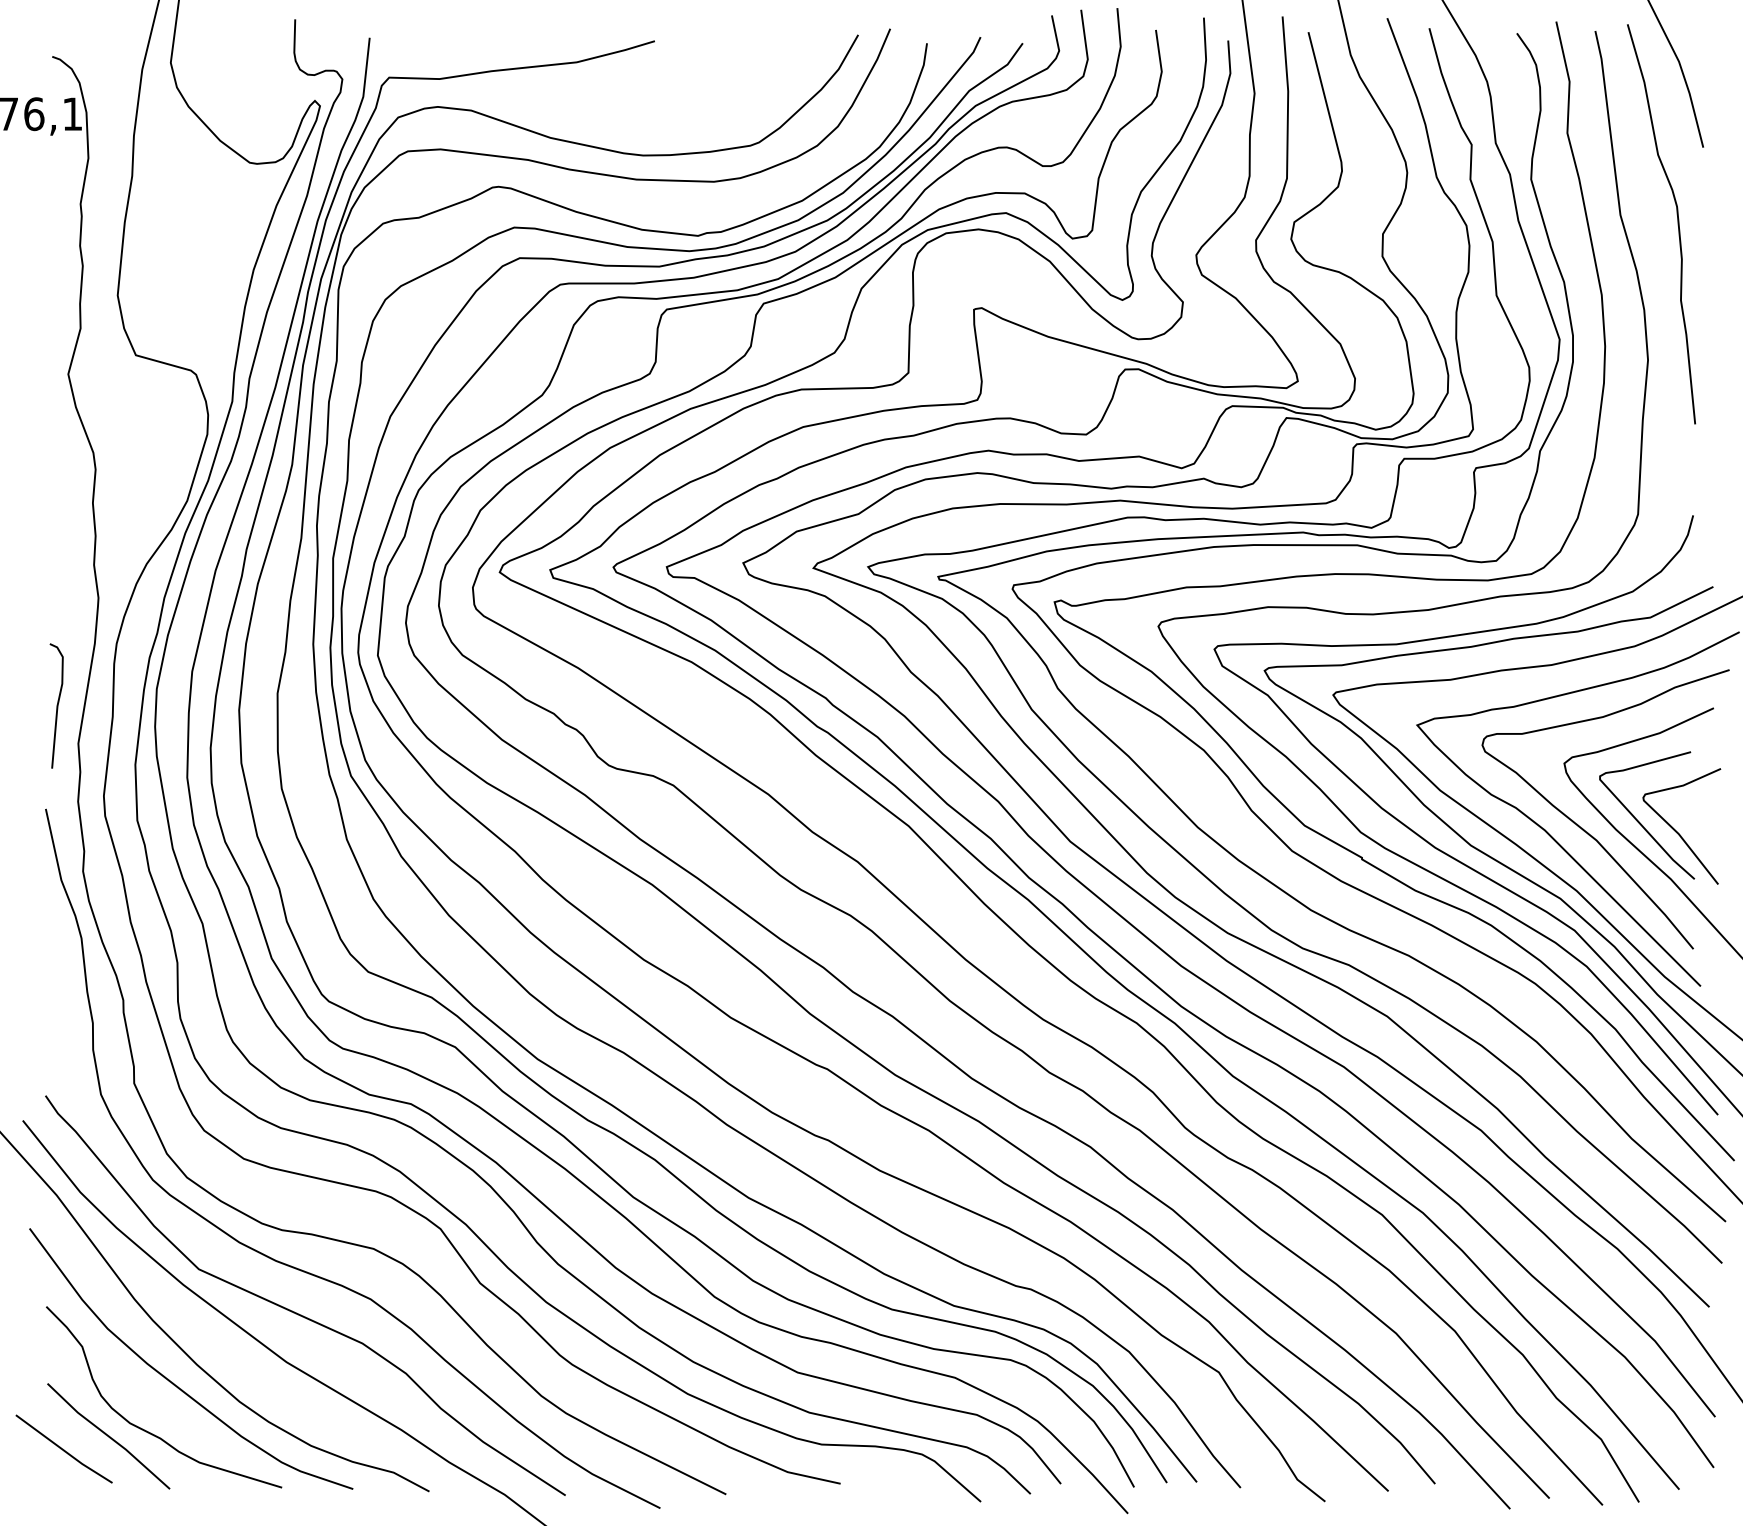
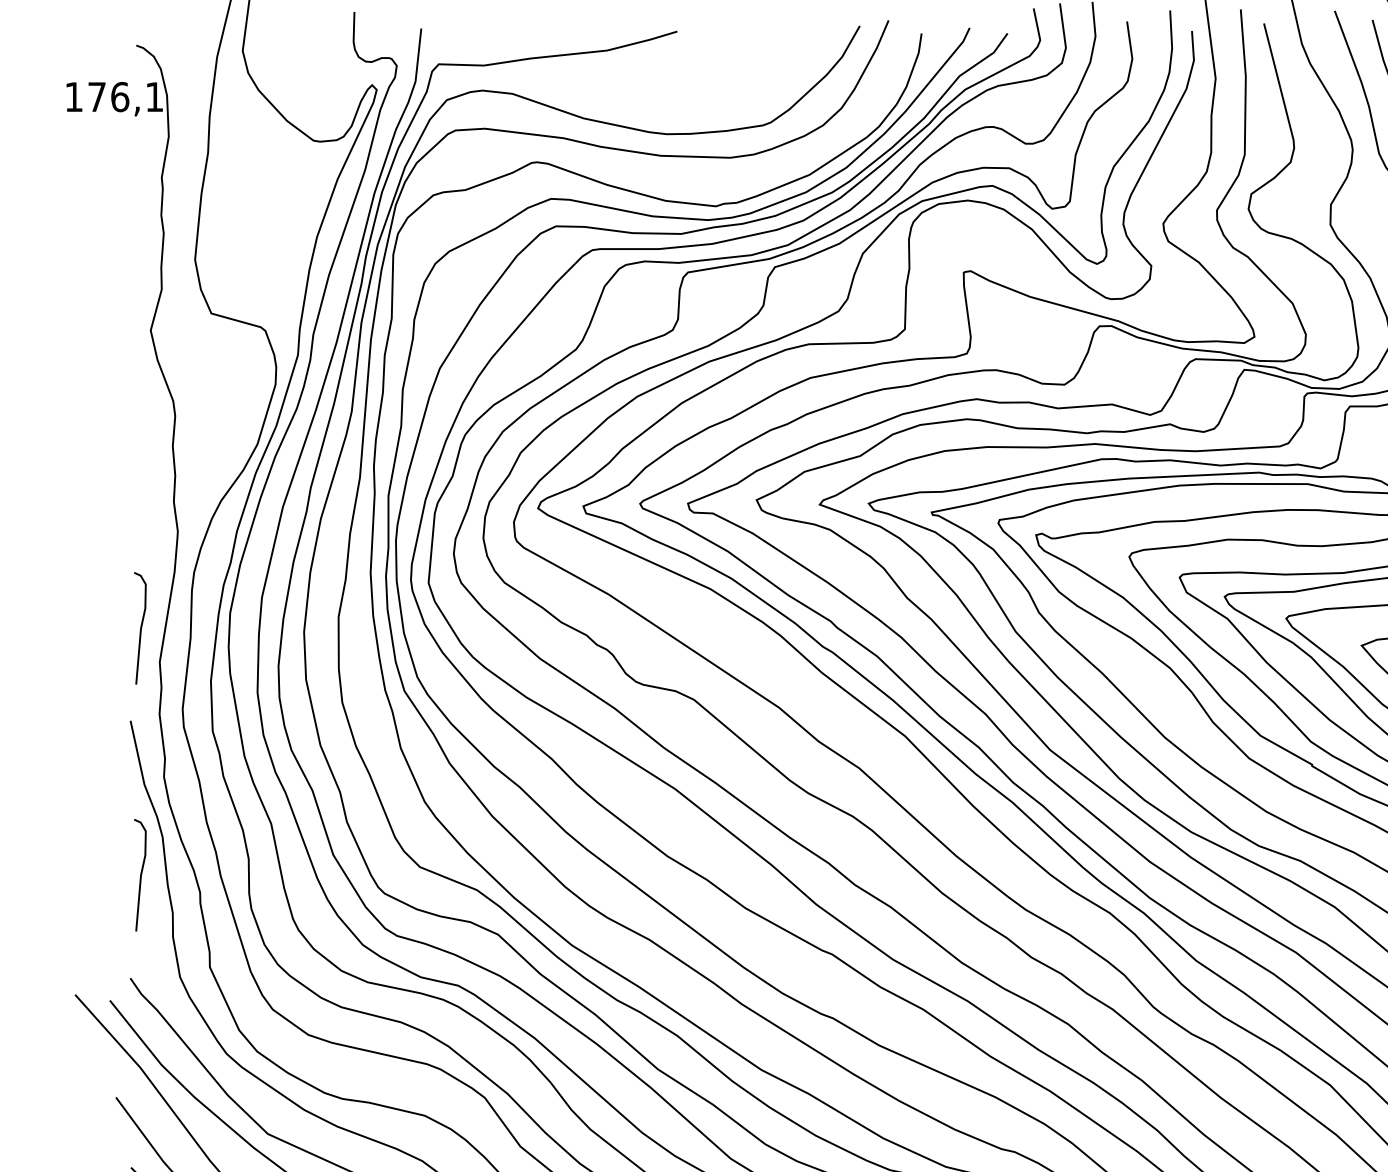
curve: (56, 980) -> (140, 874), added

